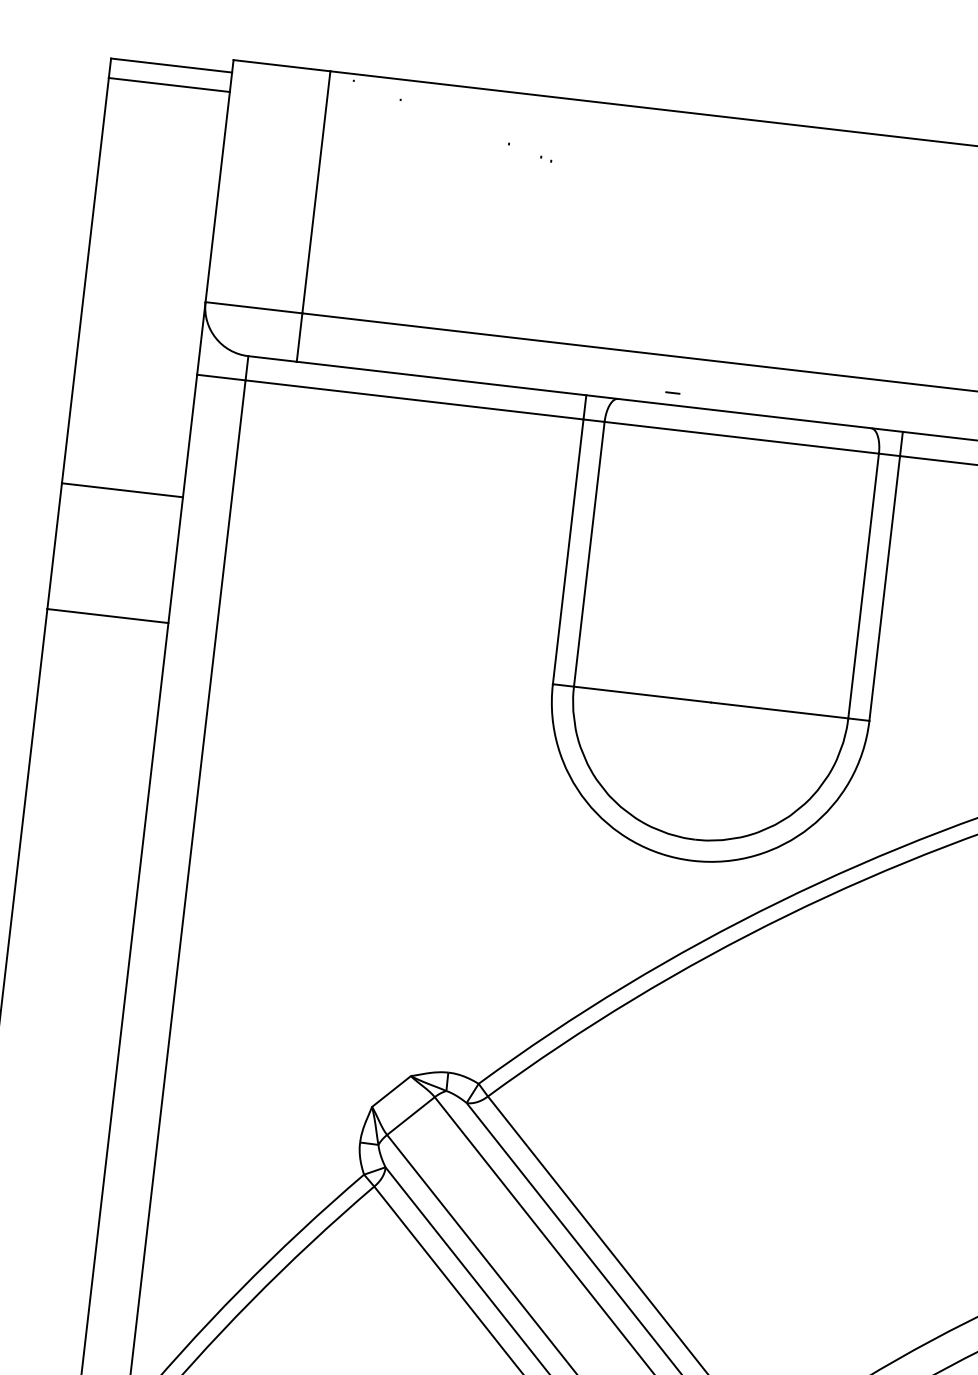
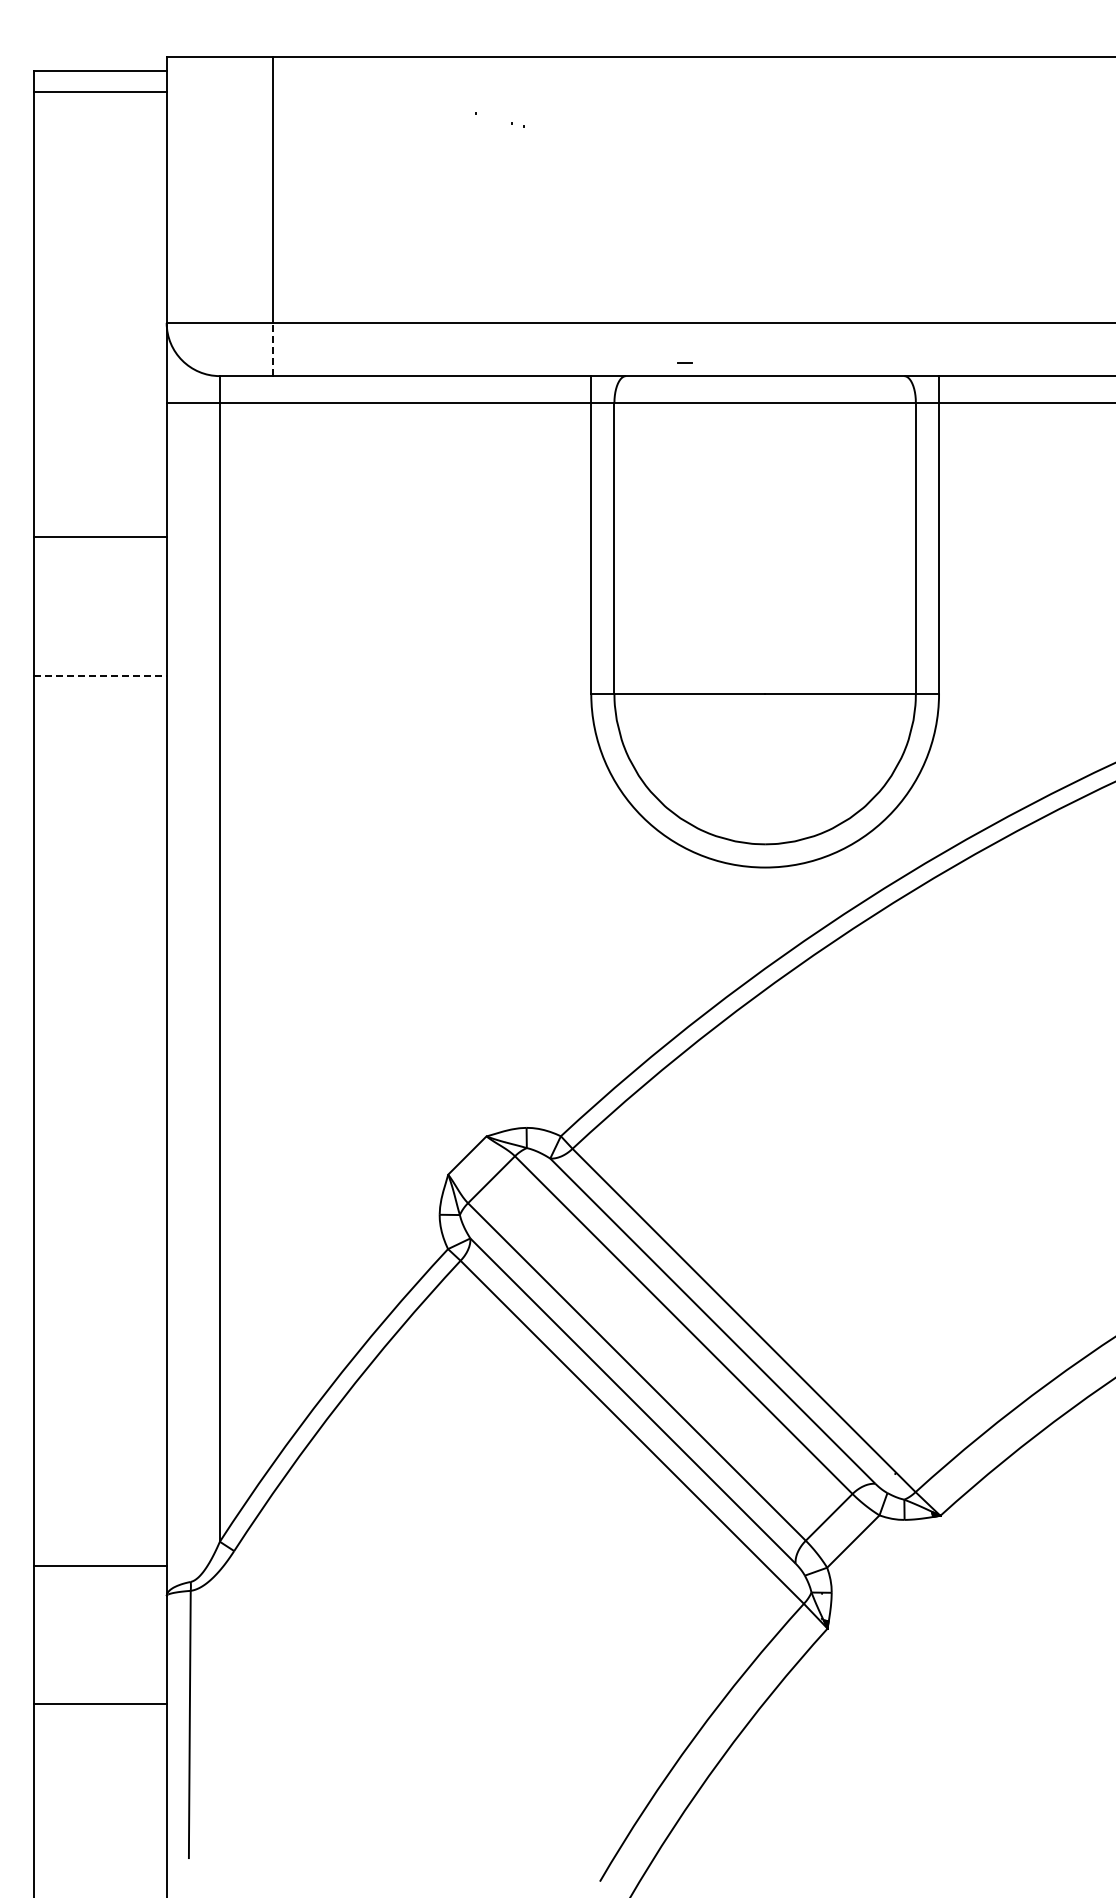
line: (299, 337) -> (273, 349), solid -> dashed
line: (108, 616) -> (100, 675), solid -> dashed

